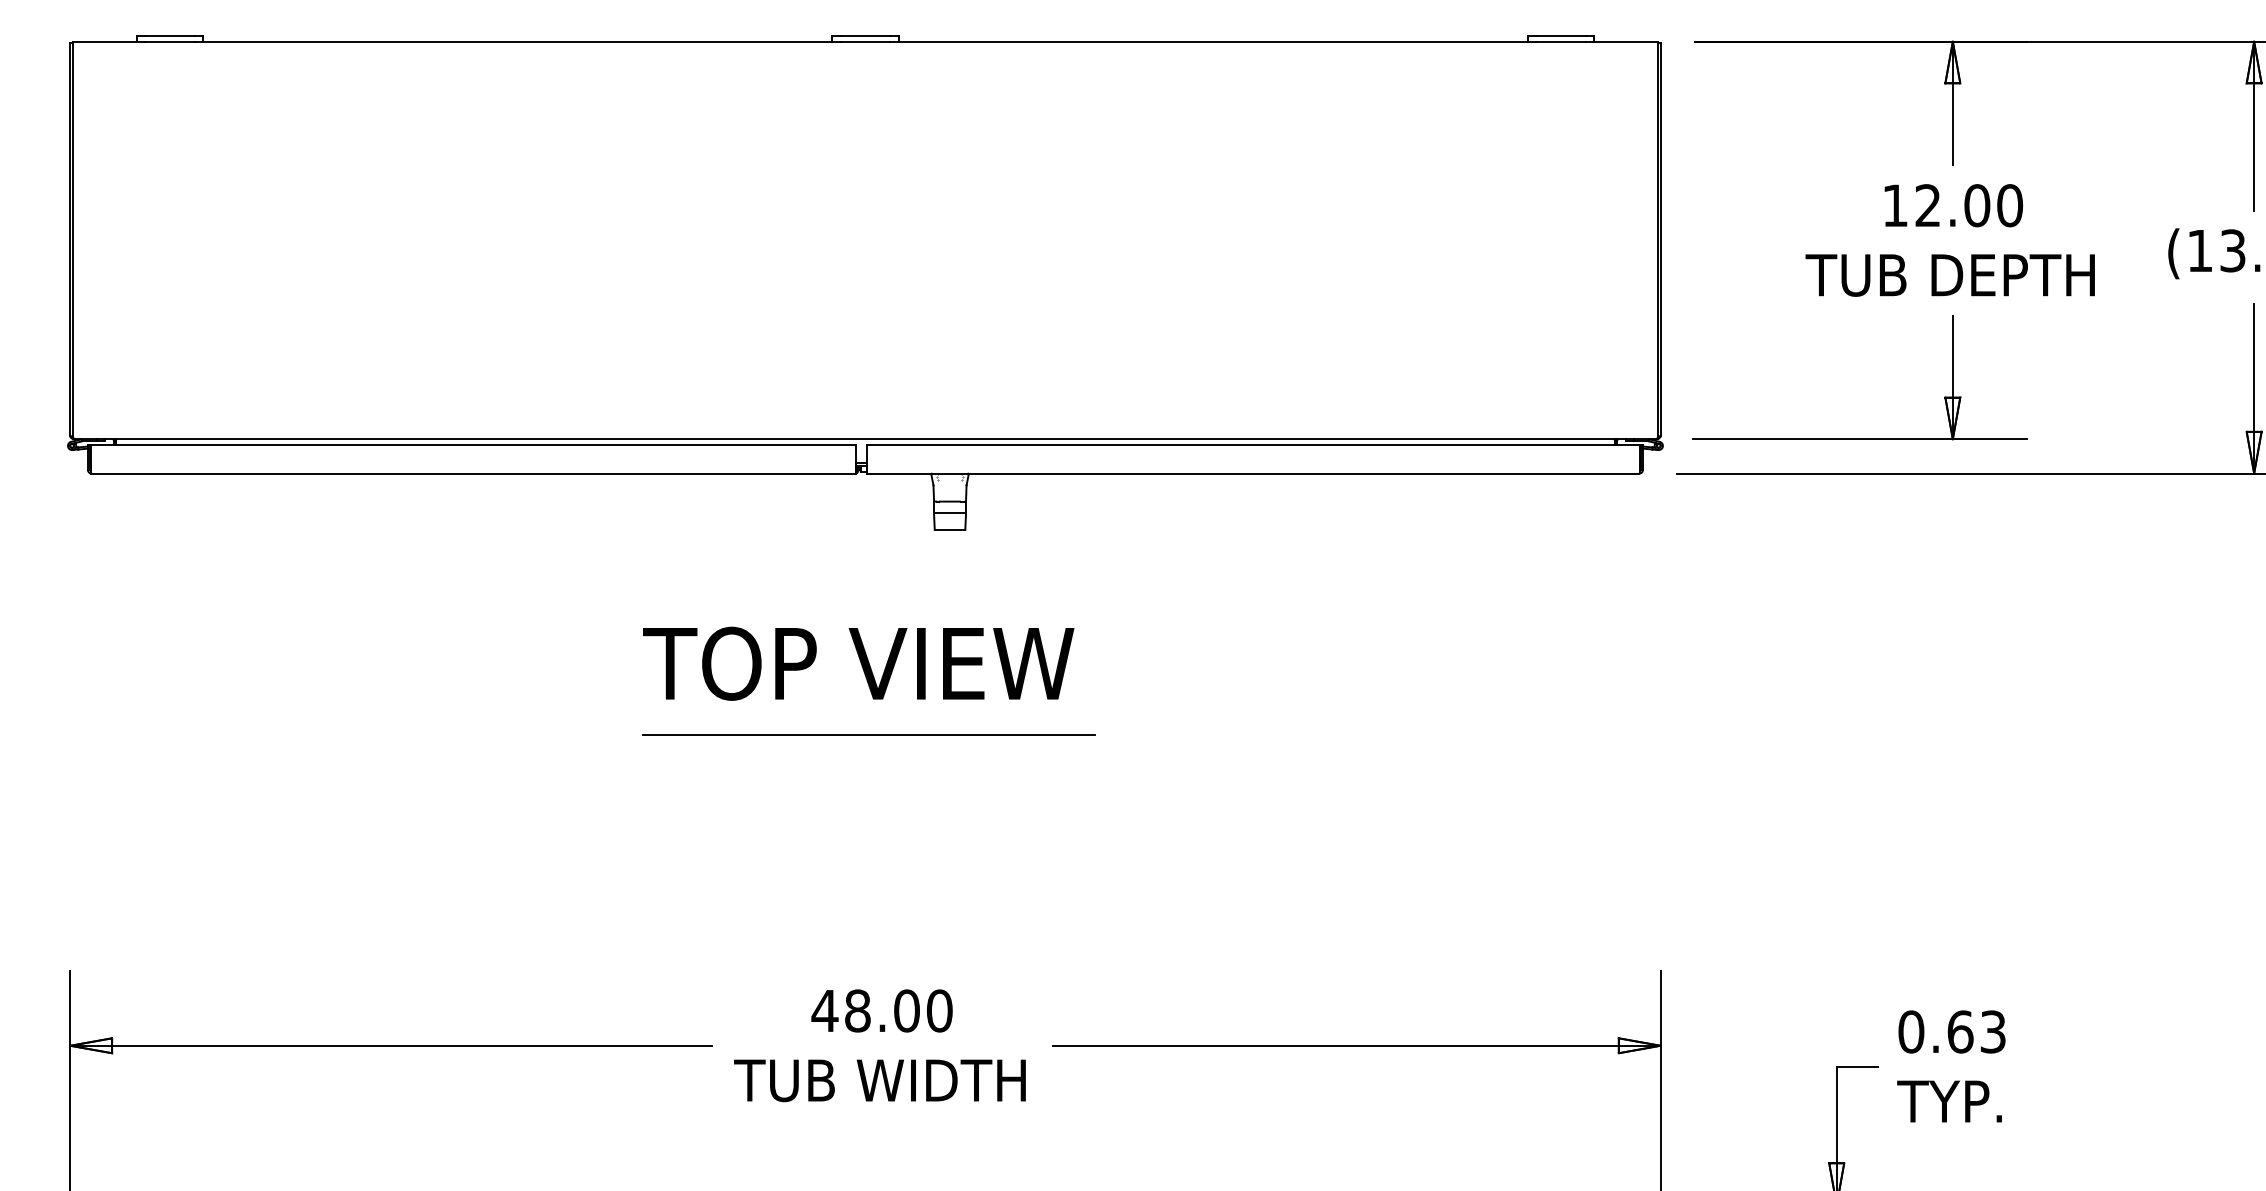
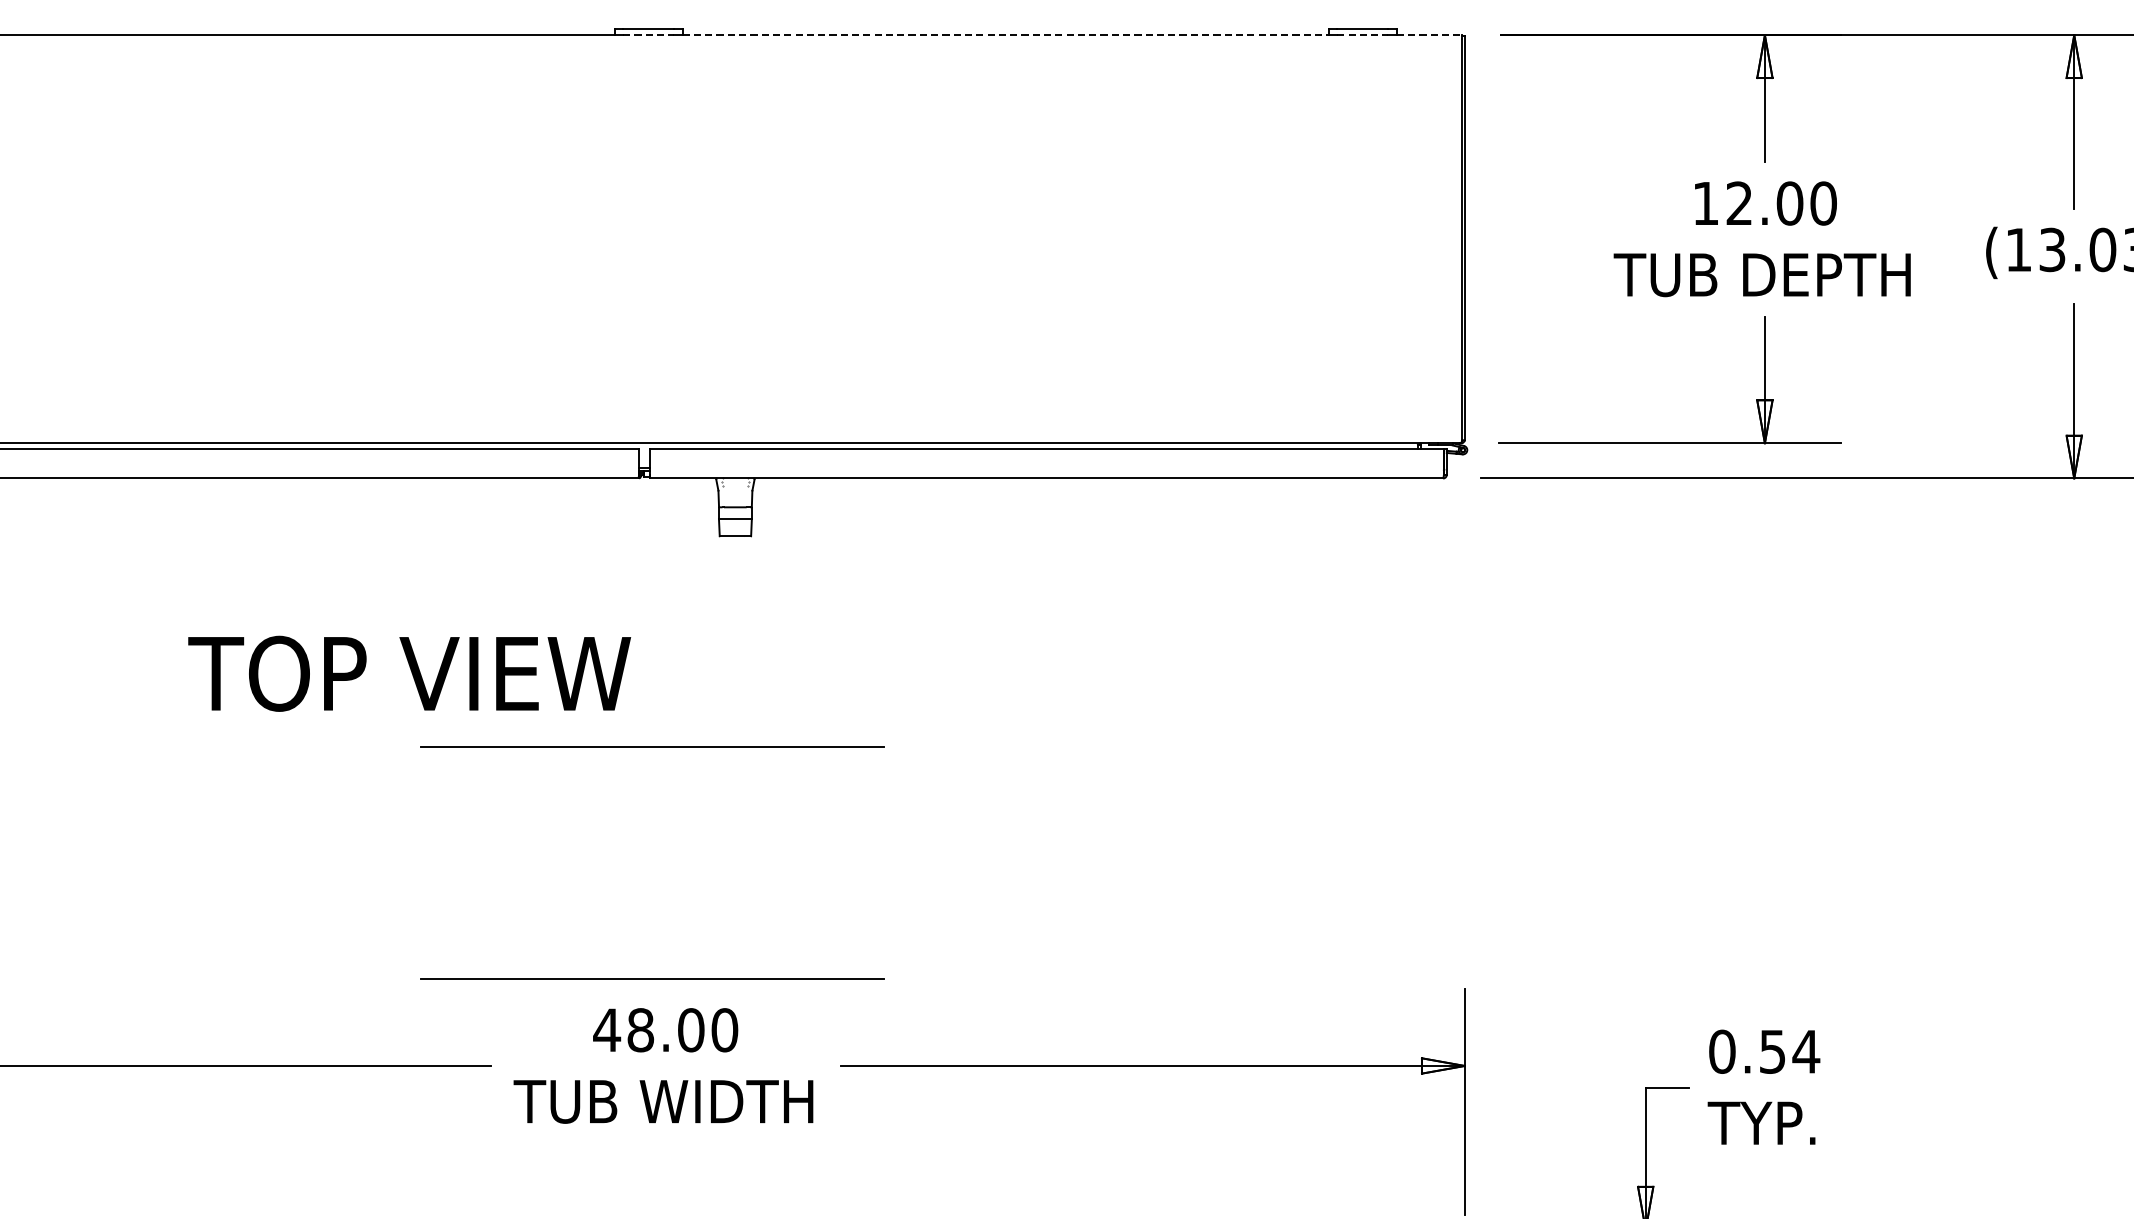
line: (865, 41) -> (648, 34), solid -> dashed
line: (1213, 41) -> (1005, 34), solid -> dashed
line: (1561, 41) -> (1363, 34), solid -> dashed
line: (1626, 41) -> (1429, 34), solid -> dashed
text: (858, 663) -> (409, 673), moved
line: (868, 960) -> (651, 978), added
text: (1976, 1031) -> (1789, 1051), 0.63 -> 0.54

